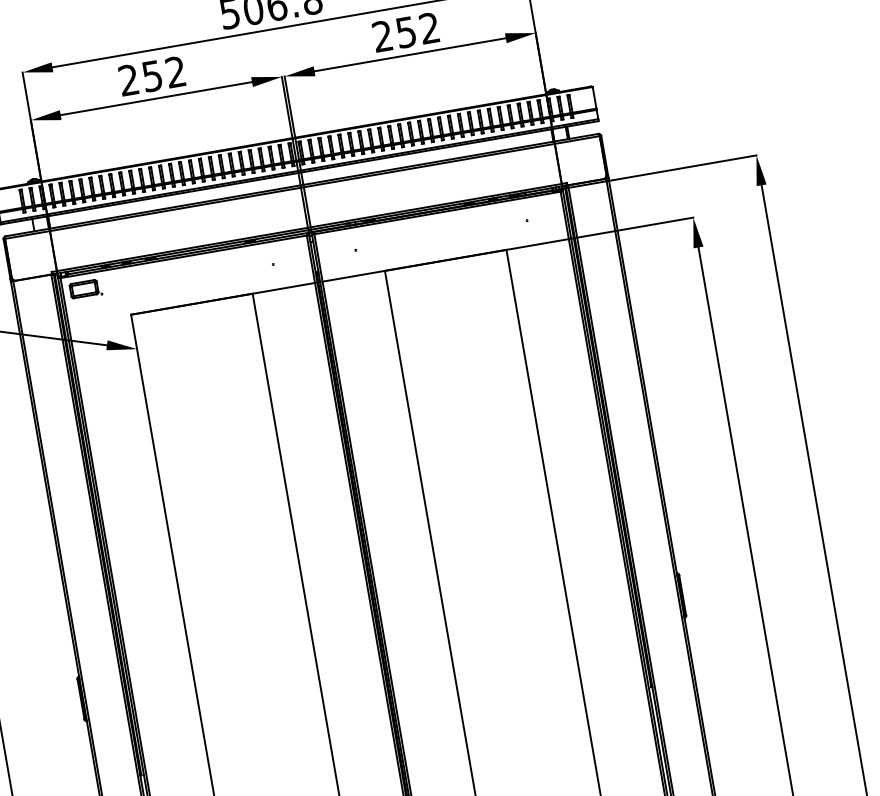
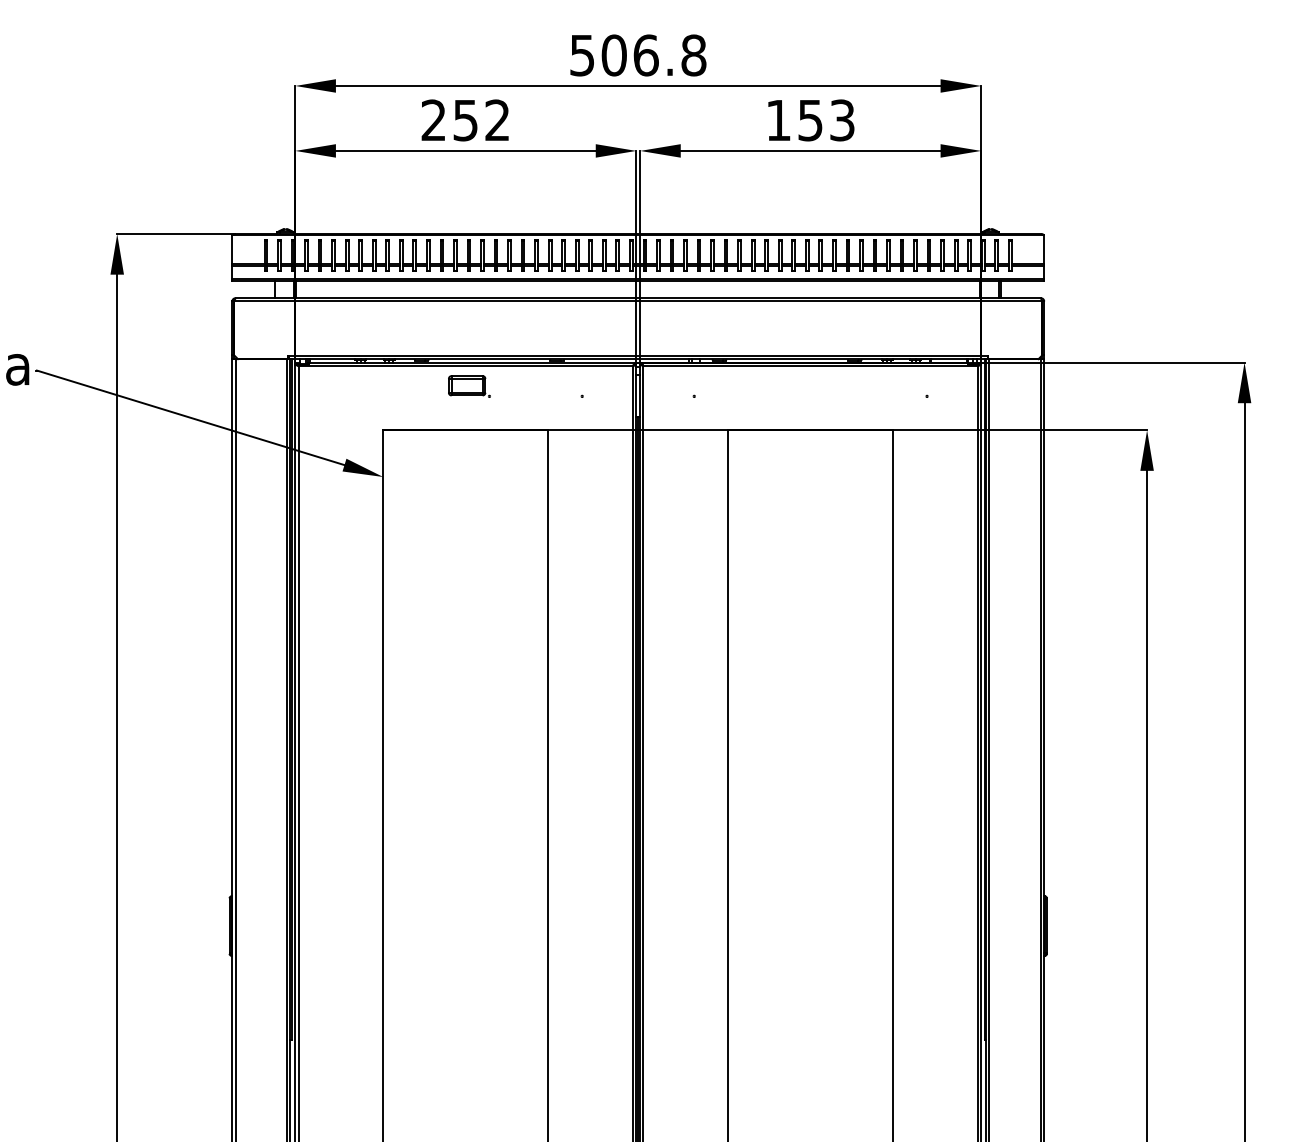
text: (406, 32) -> (810, 120), 252 -> 153
part: (85, 289) -> (469, 386), moved

